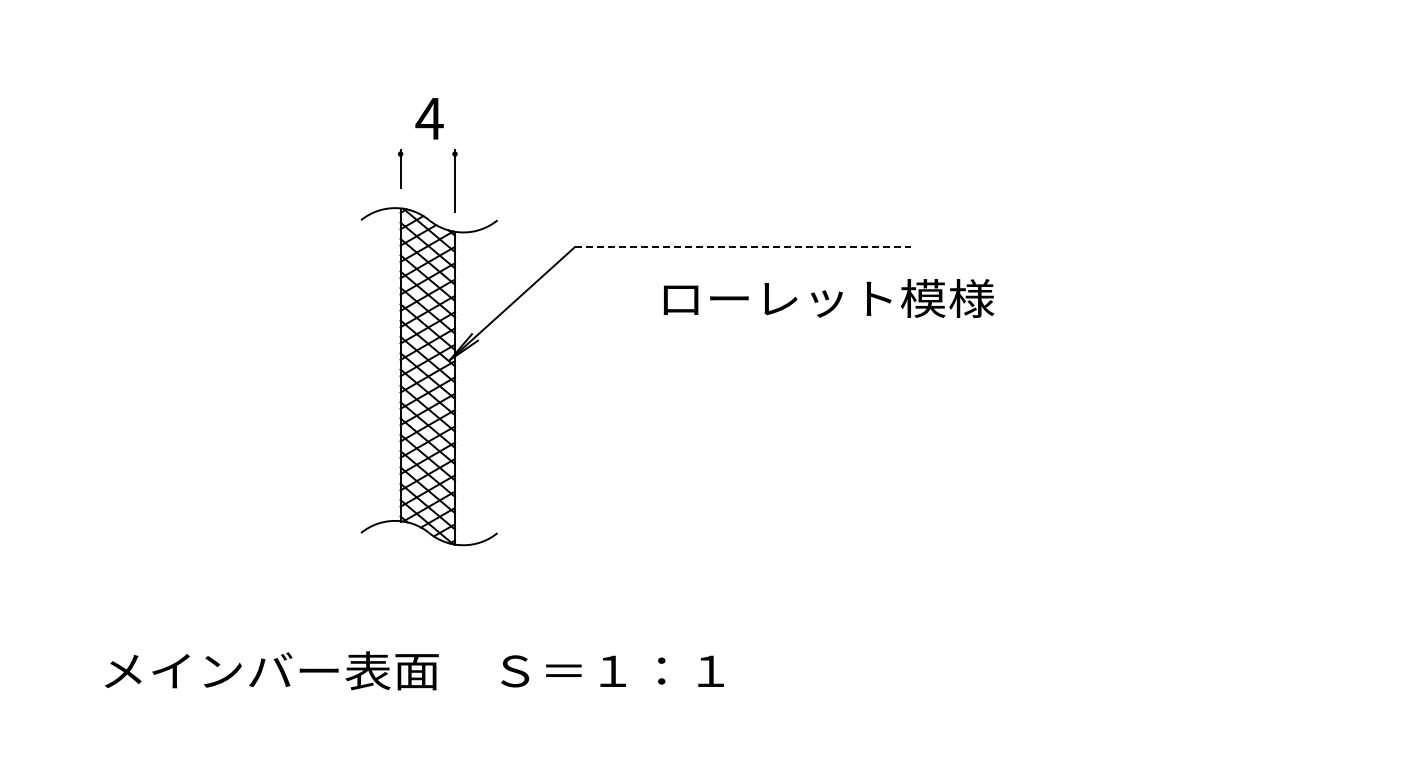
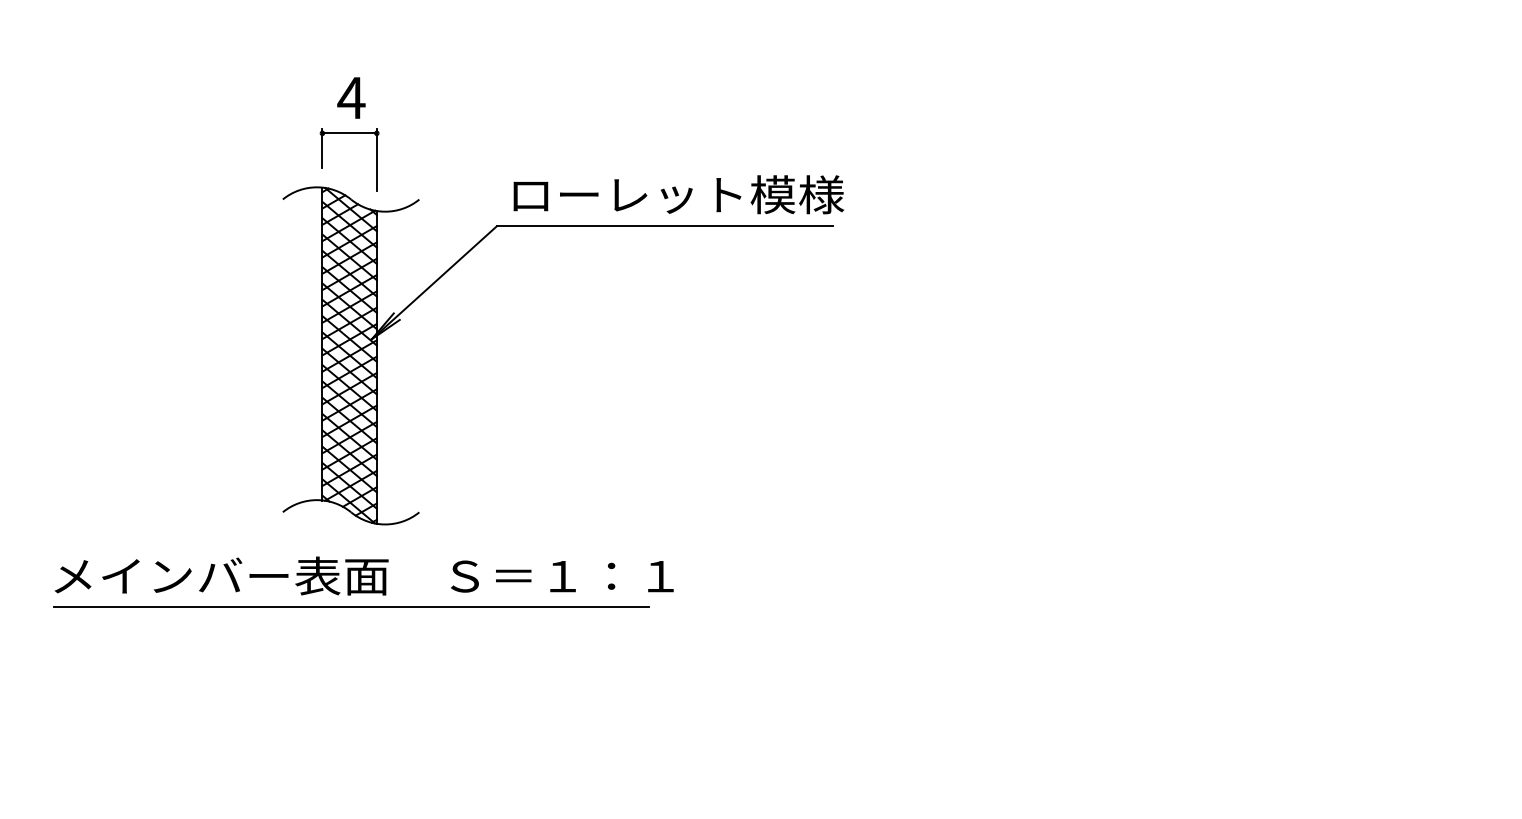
line: (427, 154) -> (349, 133), added
line: (743, 247) -> (665, 226), dashed -> solid
text: (828, 298) -> (678, 194), moved
line: (429, 628) -> (351, 607), added
text: (413, 670) -> (363, 575), moved

